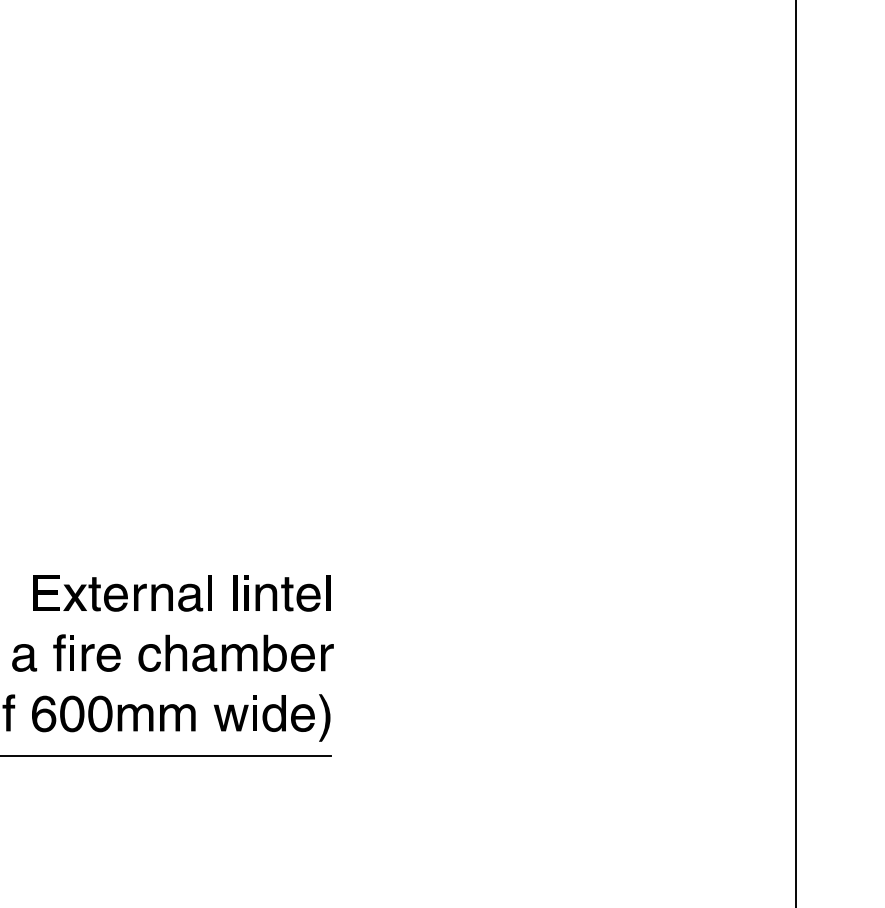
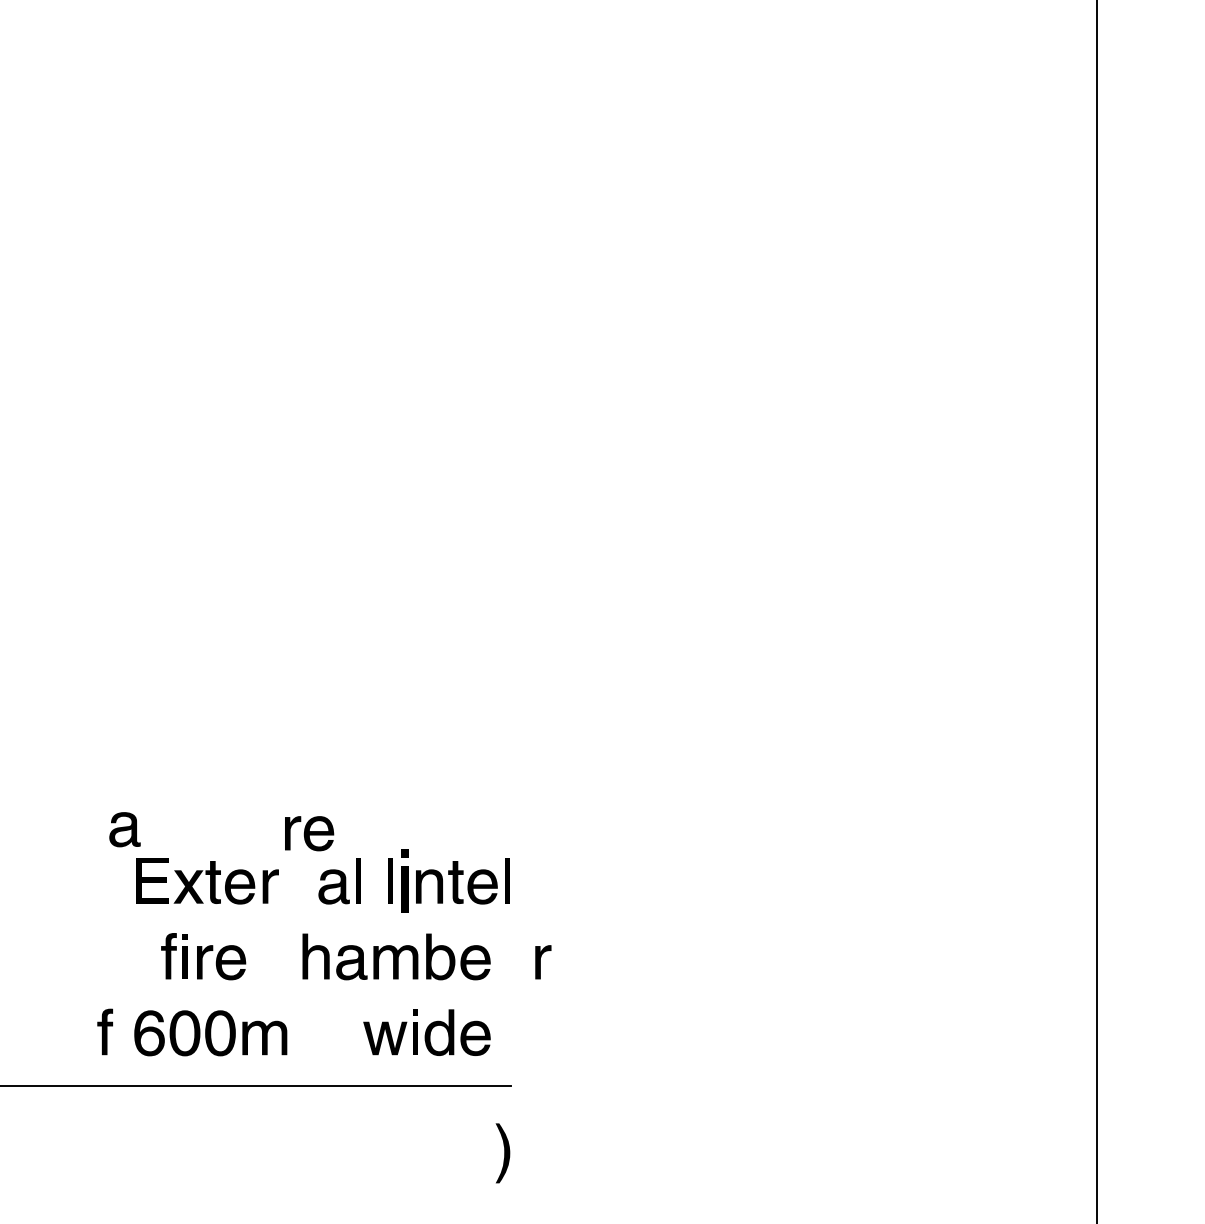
part: (171, 555) -> (309, 833), added
part: (246, 592) -> (404, 880), size x1.4
fill: (161, 597) -> (297, 886), removed
part: (24, 657) -> (124, 829), moved
fill: (149, 657) -> (282, 962), removed
part: (327, 657) -> (543, 962), moved
fill: (177, 717) -> (317, 1037), removed
part: (324, 718) -> (502, 1153), moved

